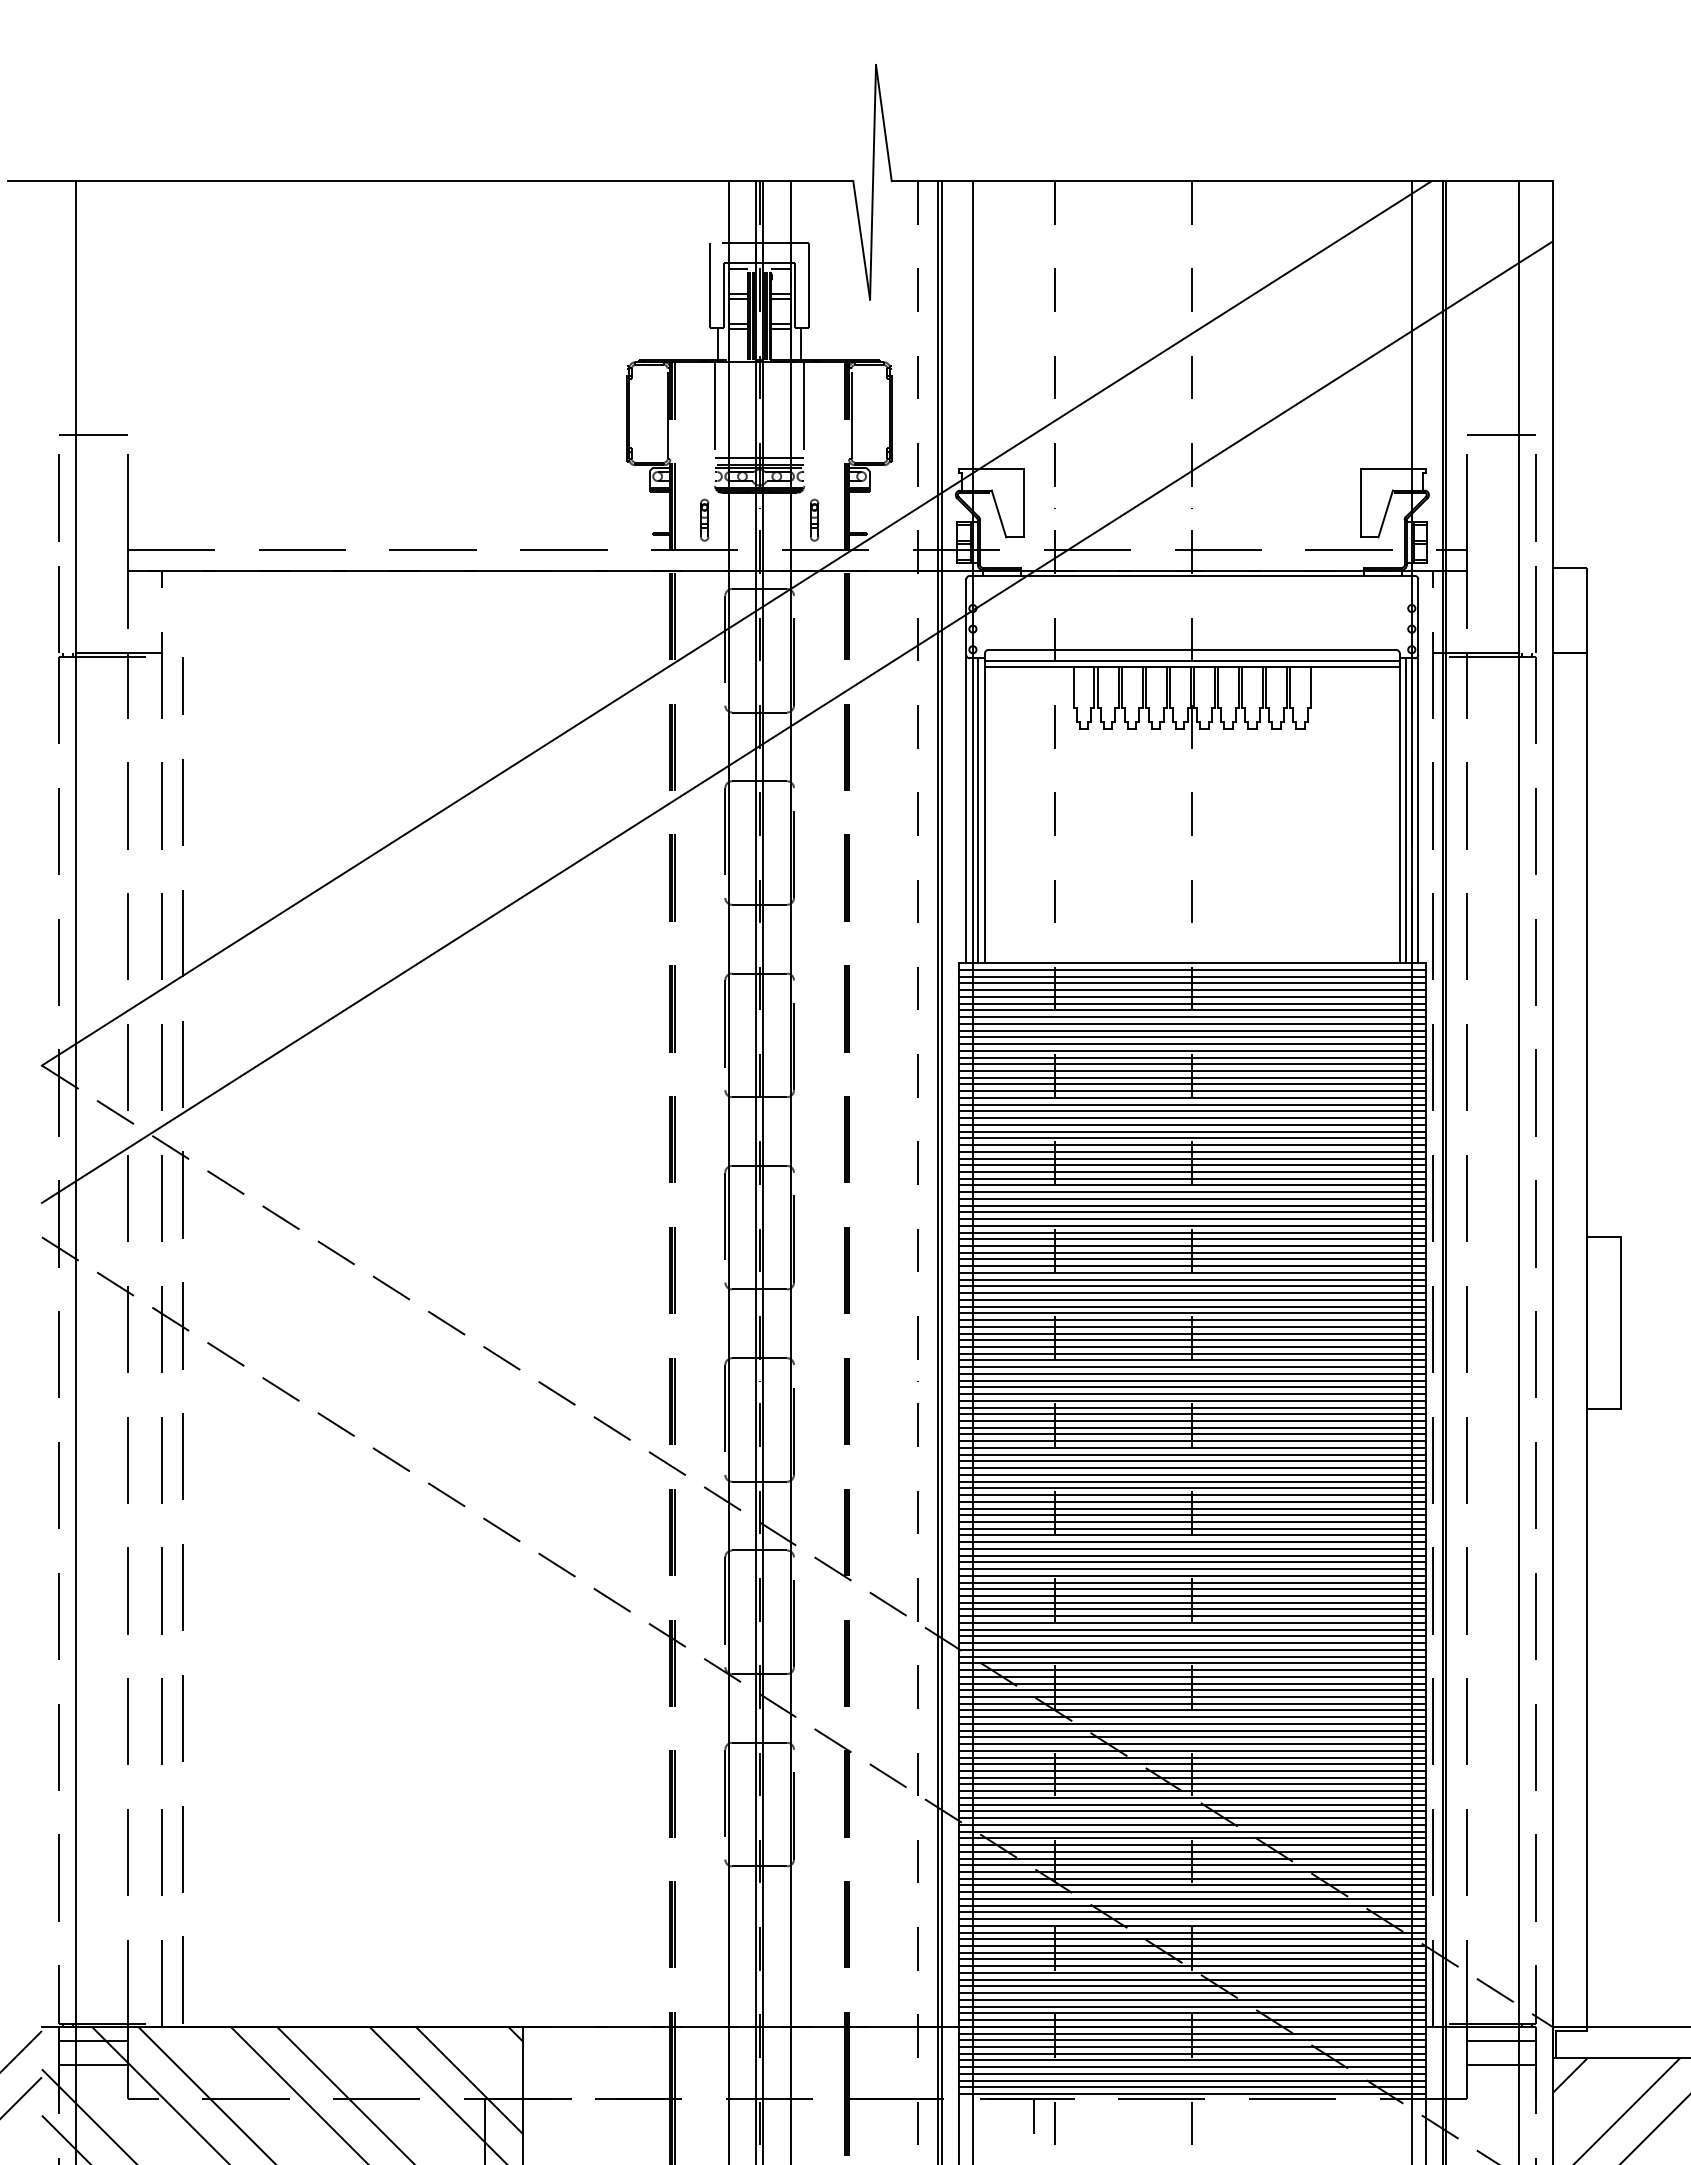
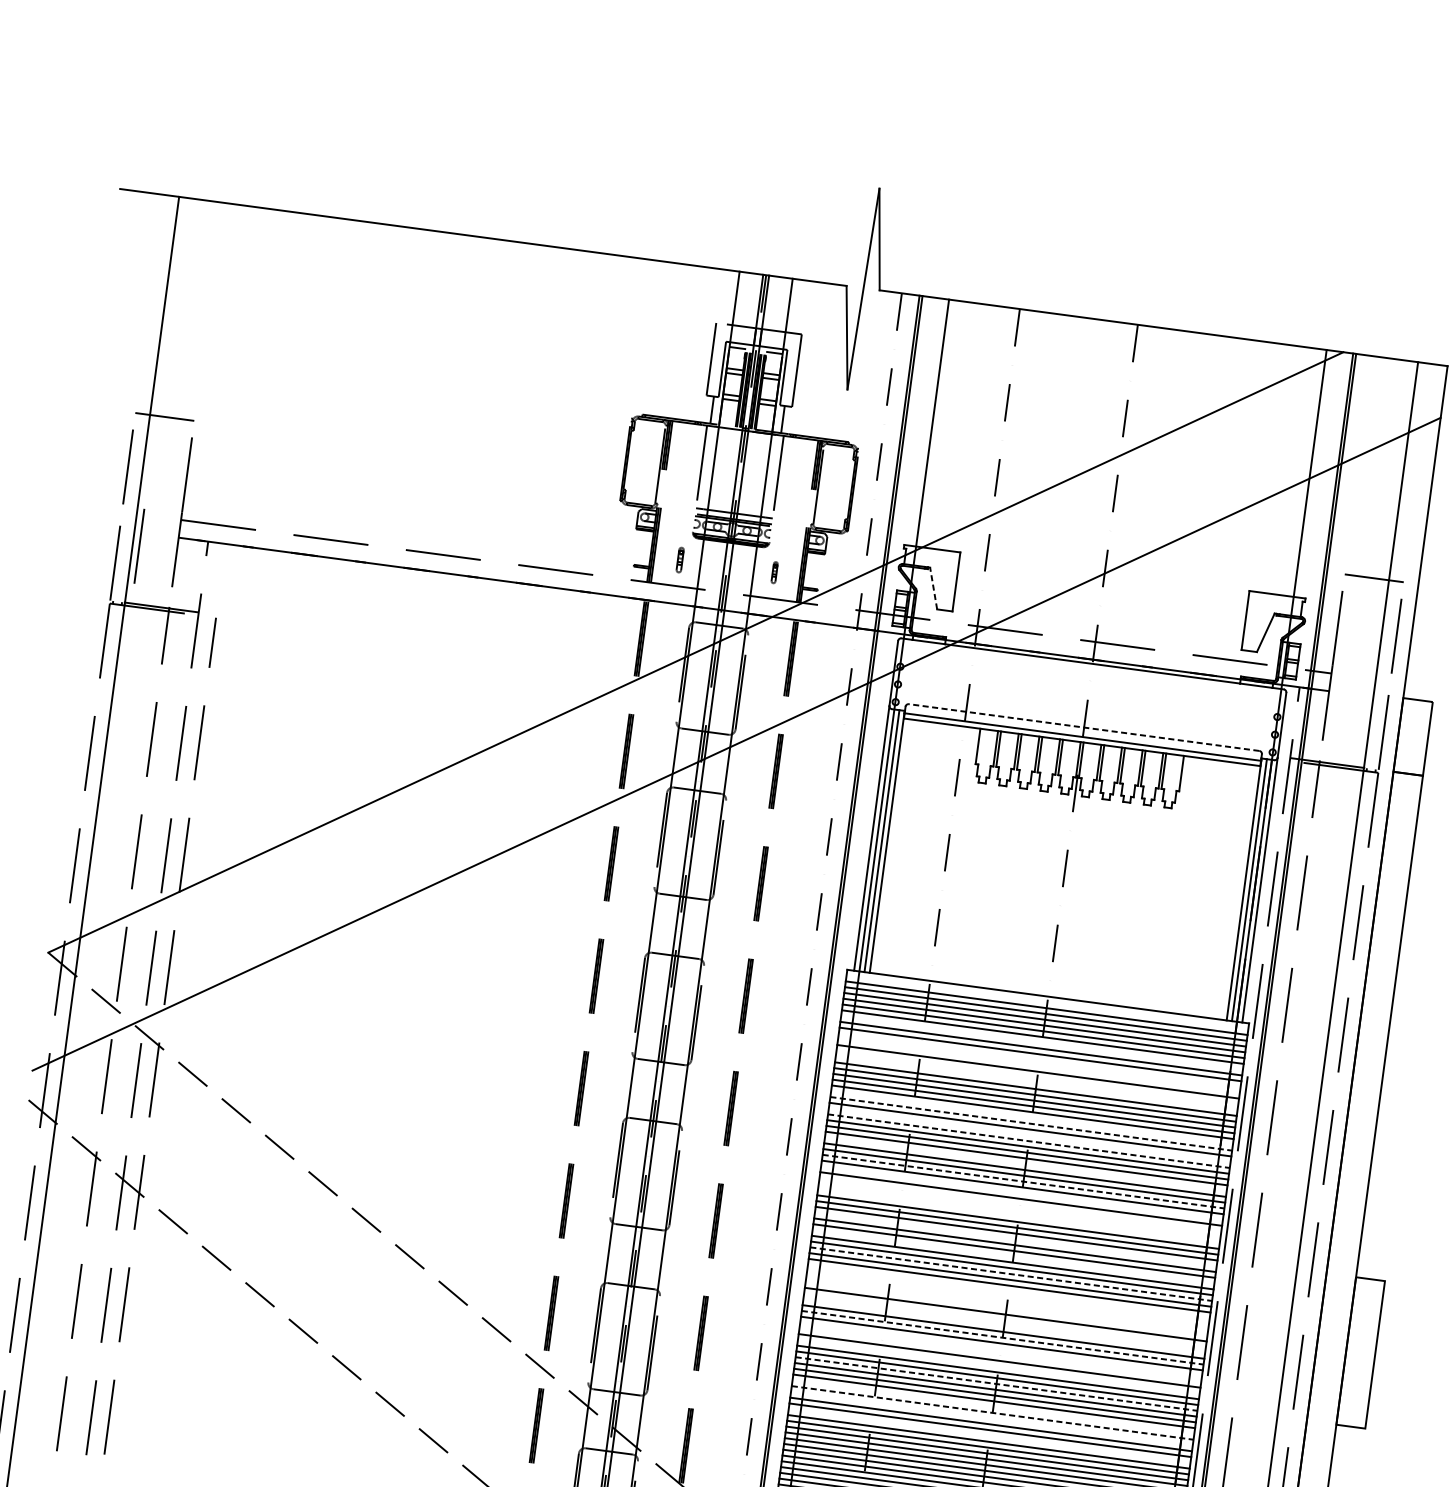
line: (998, 513) -> (933, 588), solid -> dashed
part: (704, 519) -> (680, 559), size x0.7
part: (814, 519) -> (774, 572), size x0.6
line: (83, 586) -> (138, 545), added
line: (1192, 650) -> (1084, 727), solid -> dashed
line: (1192, 970) -> (1047, 1002), removed
line: (1192, 1017) -> (1042, 1043), removed
line: (1192, 1037) -> (1039, 1060), removed
line: (1192, 1044) -> (1039, 1066), removed
line: (1192, 1057) -> (1037, 1077), removed
line: (1192, 1064) -> (1036, 1083), removed
line: (1192, 1104) -> (1032, 1117), removed
line: (1192, 1111) -> (1031, 1123), solid -> dashed
line: (1192, 1124) -> (1029, 1135), removed
line: (1192, 1131) -> (1029, 1141), solid -> dashed
line: (1192, 1158) -> (1025, 1164), removed
line: (1192, 1178) -> (1023, 1181), solid -> dashed
line: (1192, 1192) -> (1022, 1193), removed
line: (1192, 1205) -> (1020, 1204), removed
line: (1192, 1212) -> (1019, 1210), removed
line: (1192, 1219) -> (1018, 1216), removed
line: (1192, 1246) -> (1015, 1239), removed
line: (1192, 1266) -> (1013, 1257), removed
line: (1192, 1286) -> (1011, 1274), solid -> dashed
line: (1192, 1306) -> (1009, 1291), removed
line: (1192, 1313) -> (1008, 1297), removed
line: (1192, 1320) -> (1007, 1303), removed
line: (1192, 1326) -> (1006, 1308), removed
line: (1192, 1340) -> (1005, 1320), removed
line: (1192, 1346) -> (1004, 1325), removed
line: (1192, 1360) -> (1002, 1337), solid -> dashed
line: (1192, 1373) -> (1001, 1349), removed
line: (1192, 1380) -> (1000, 1355), removed
line: (1192, 1394) -> (998, 1367), removed
line: (1192, 1414) -> (996, 1384), solid -> dashed
line: (1192, 1441) -> (993, 1407), removed
line: (1192, 1447) -> (992, 1412), solid -> dashed
line: (1192, 1454) -> (992, 1418), removed
line: (1192, 1474) -> (989, 1435), removed

